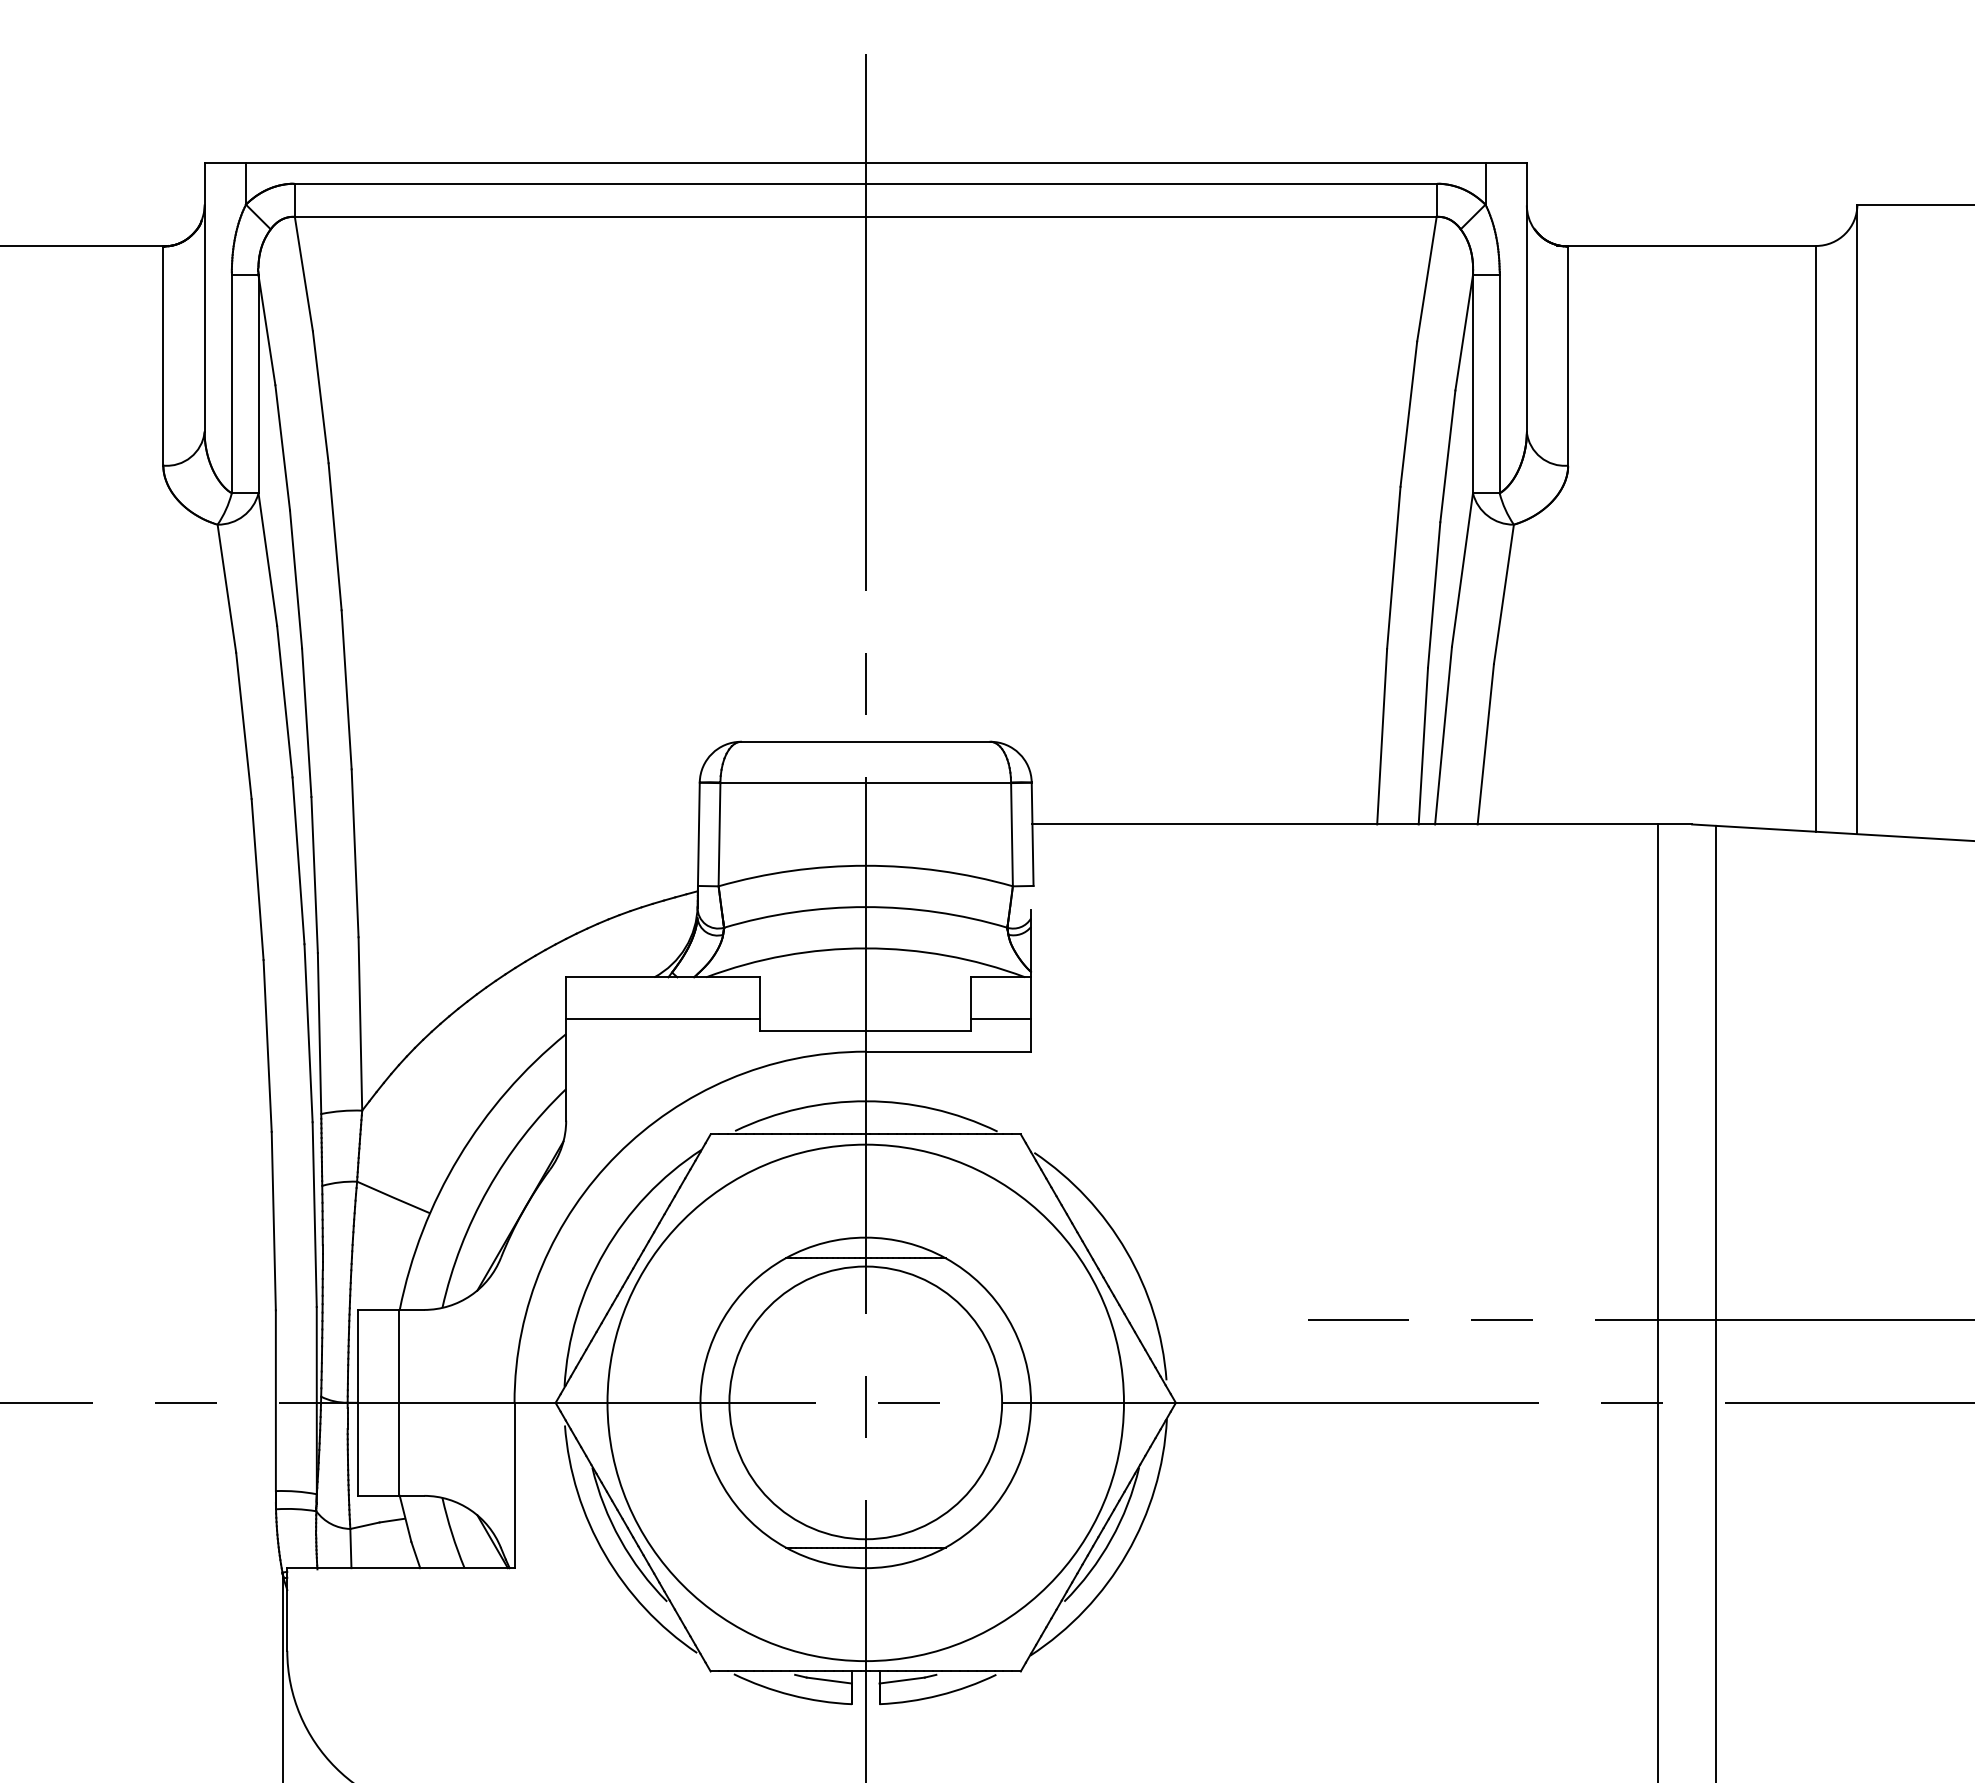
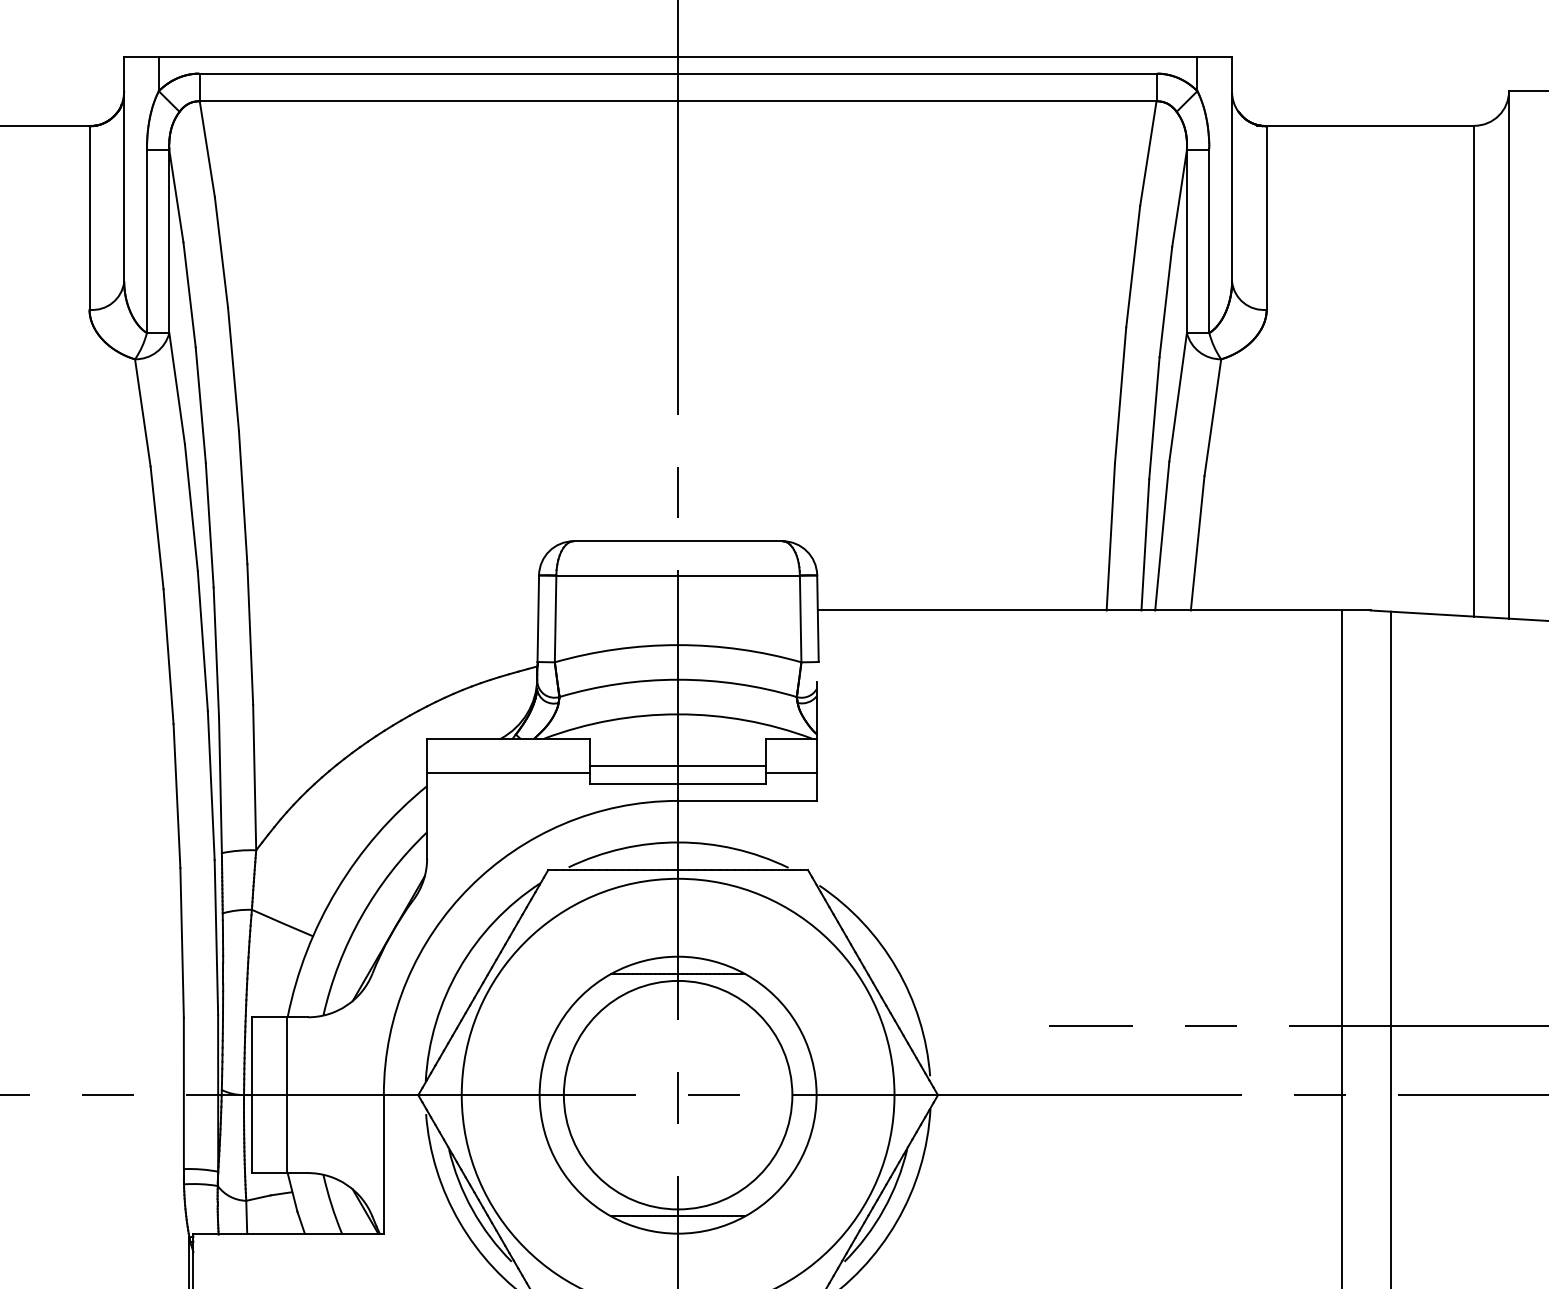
line: (865, 1010) -> (677, 766), added

